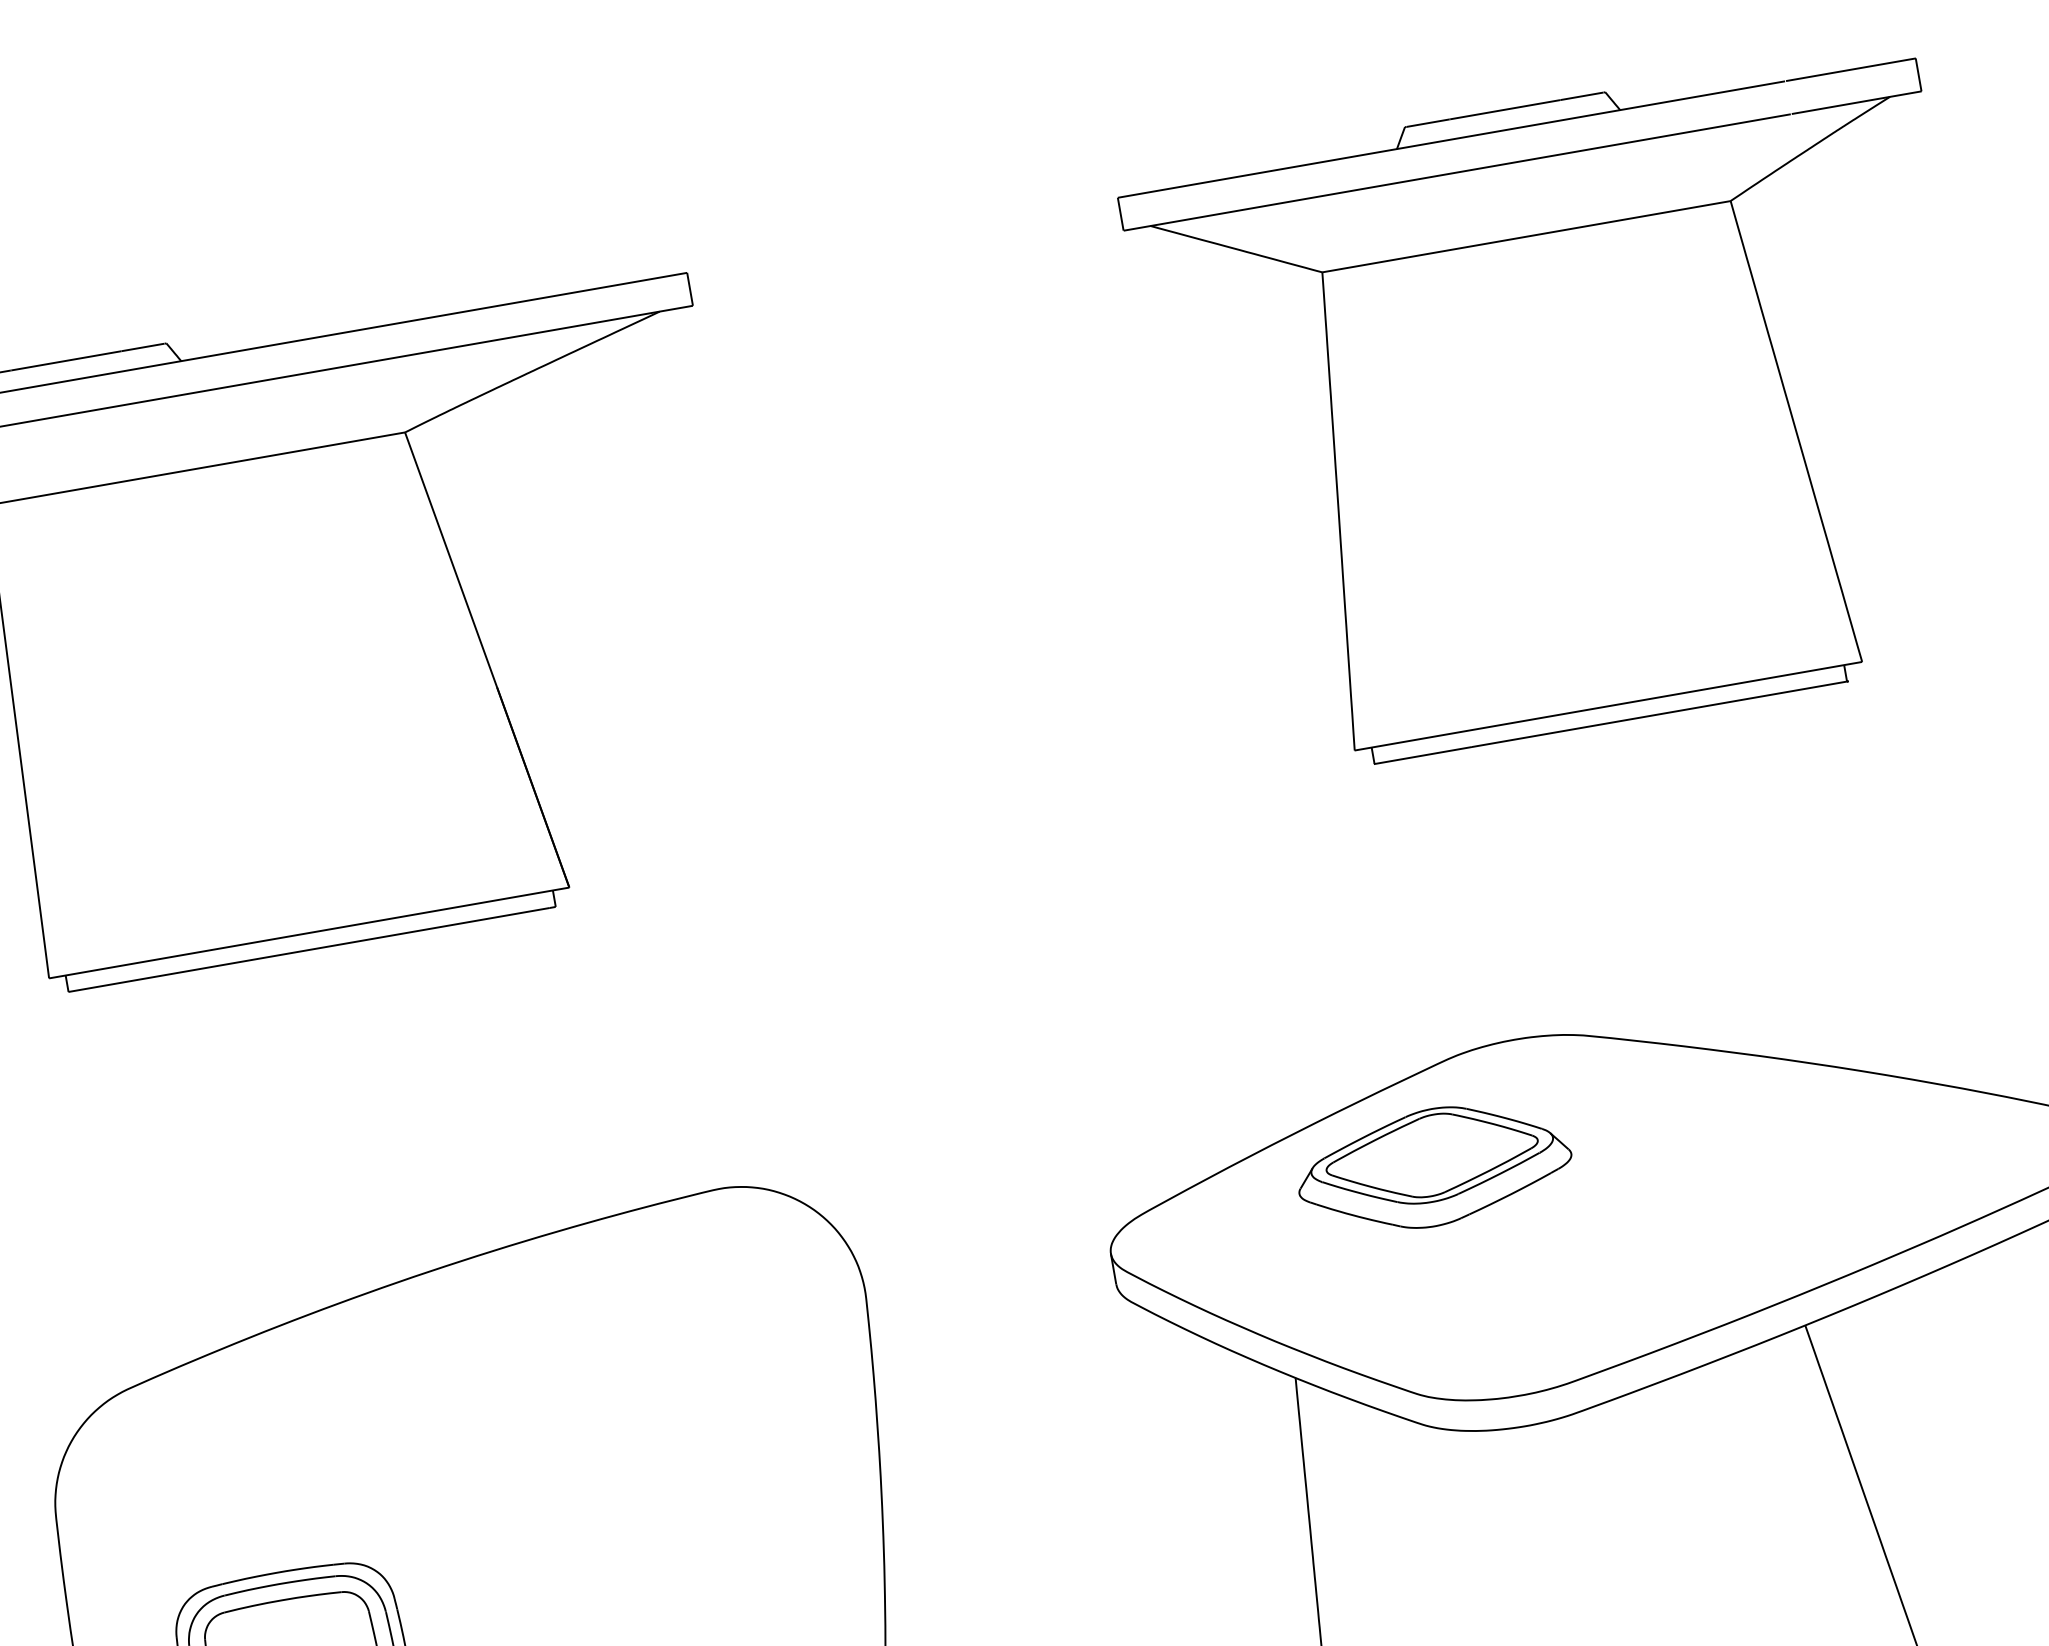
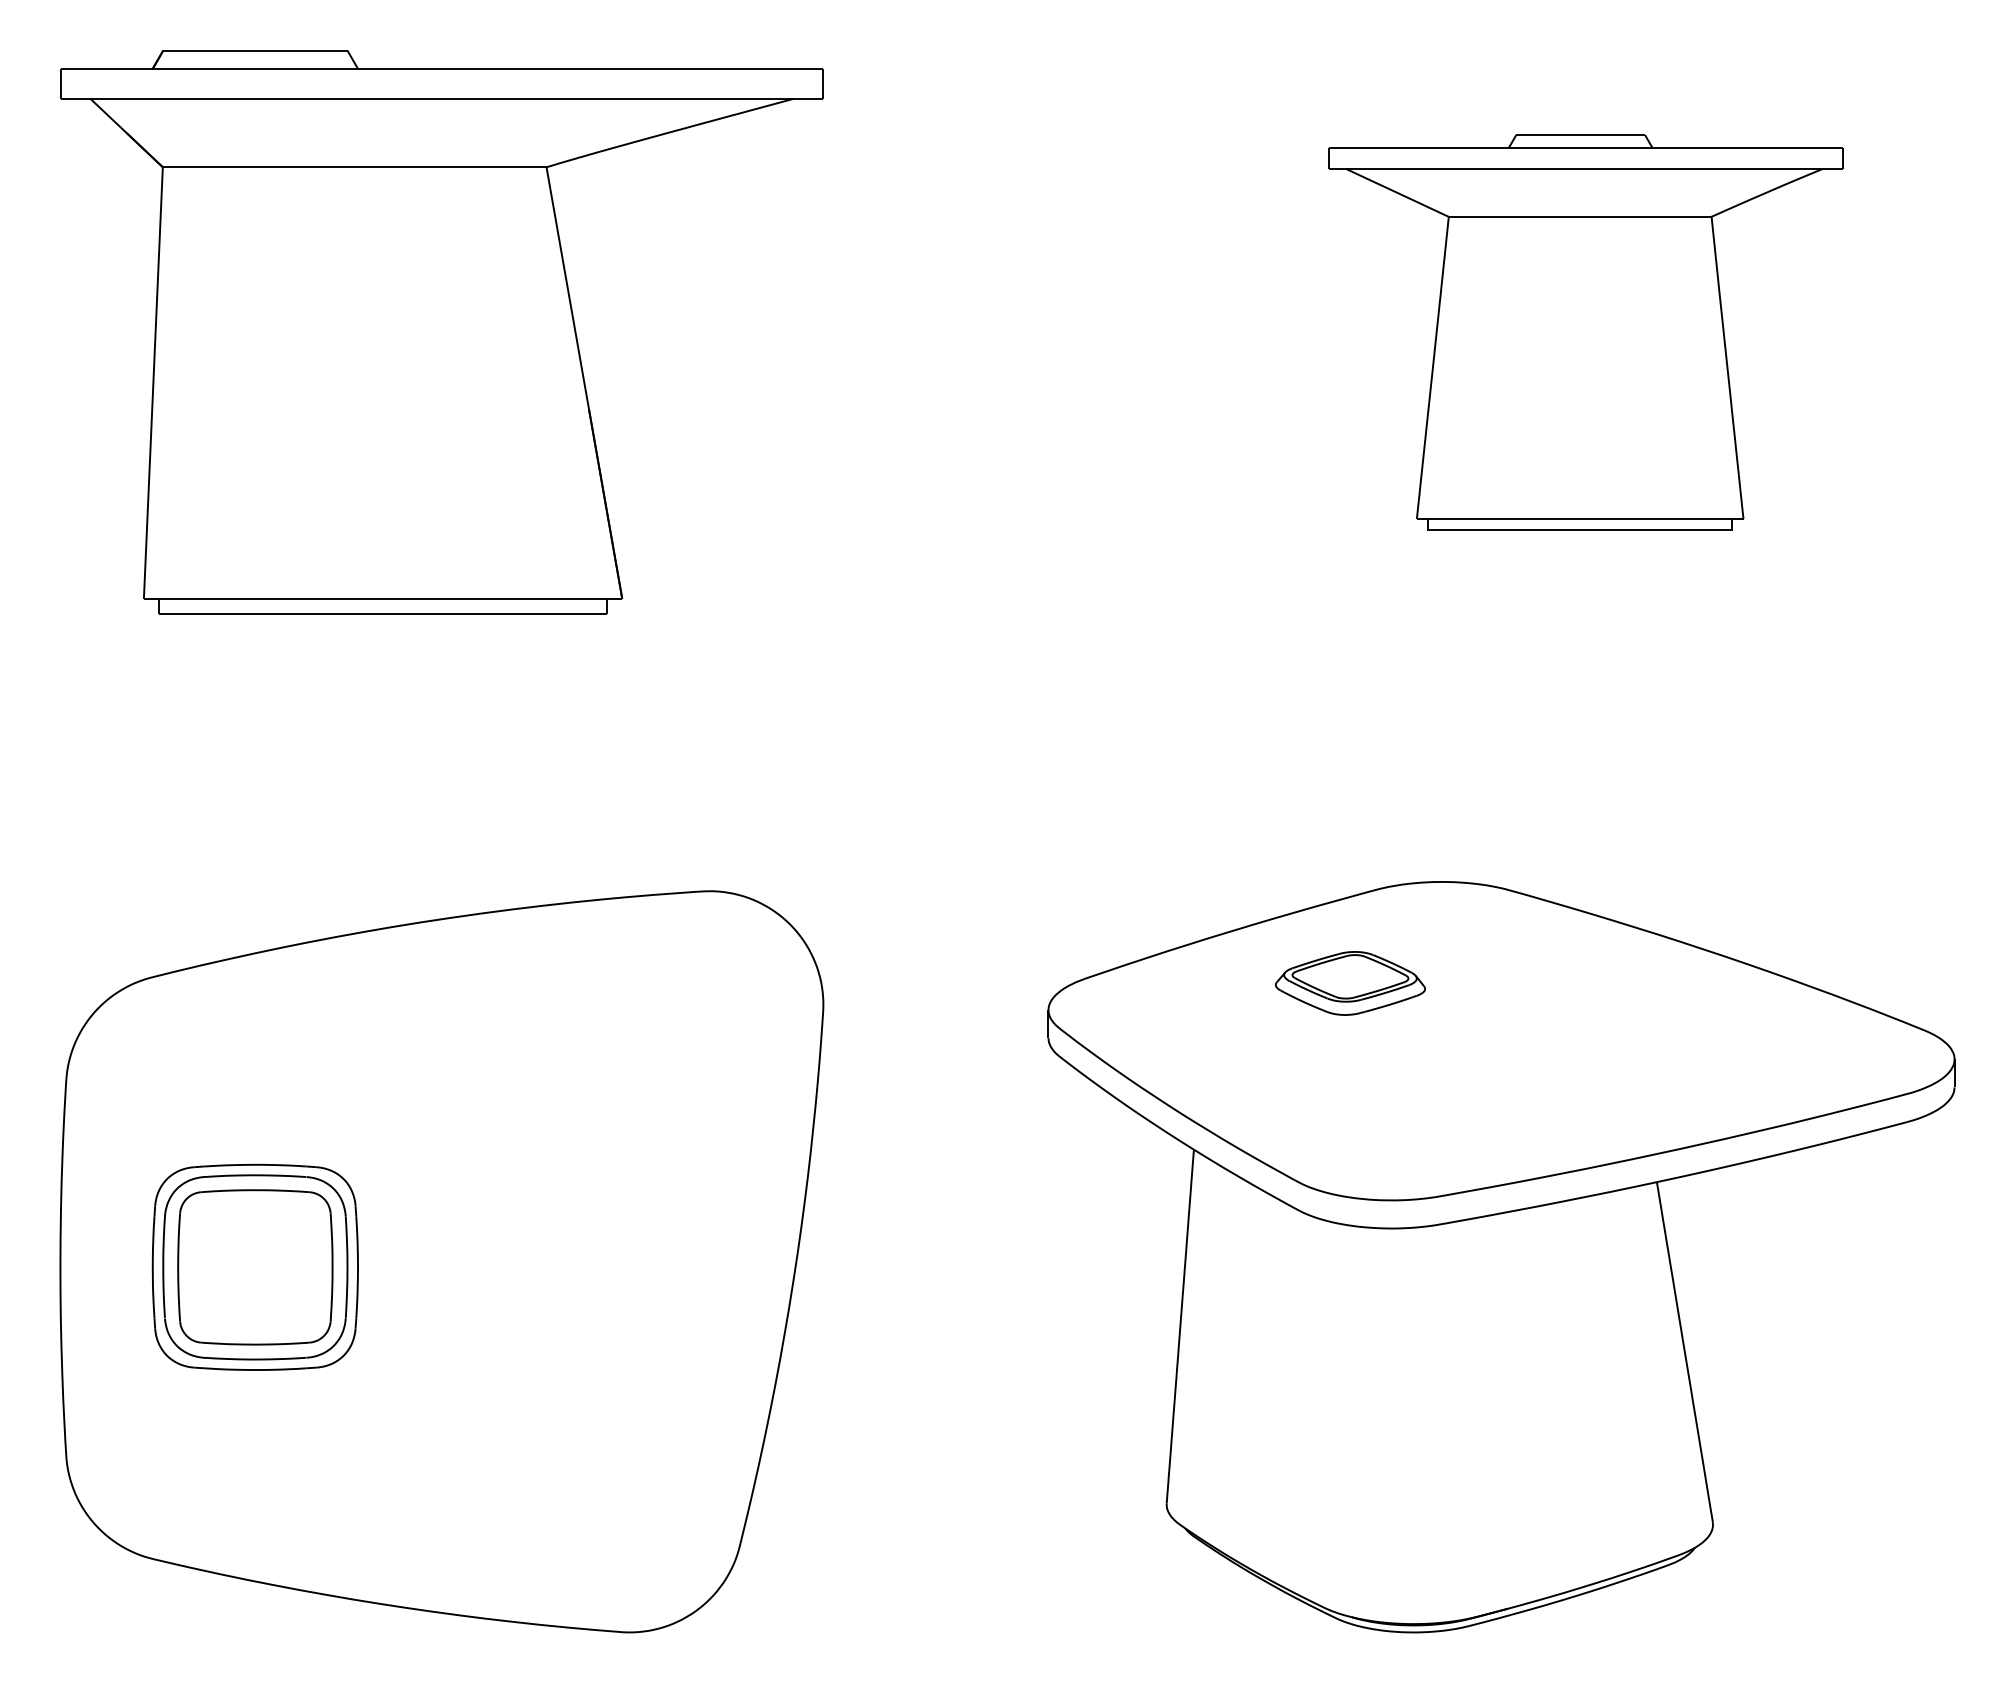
part: (1566, 414) -> (1585, 332), size x0.7
part: (1434, 1167) -> (1350, 983), size x0.6

